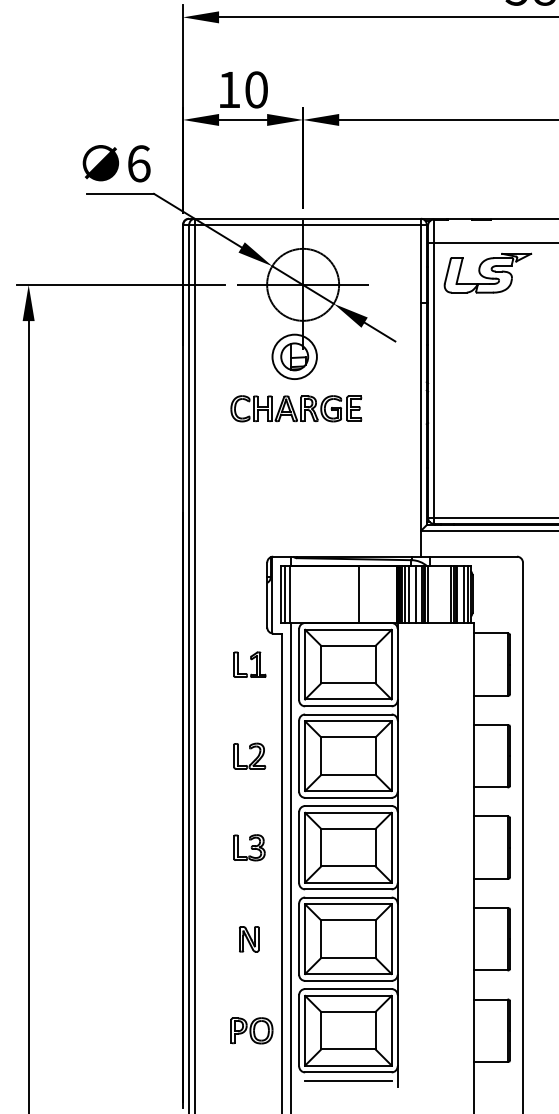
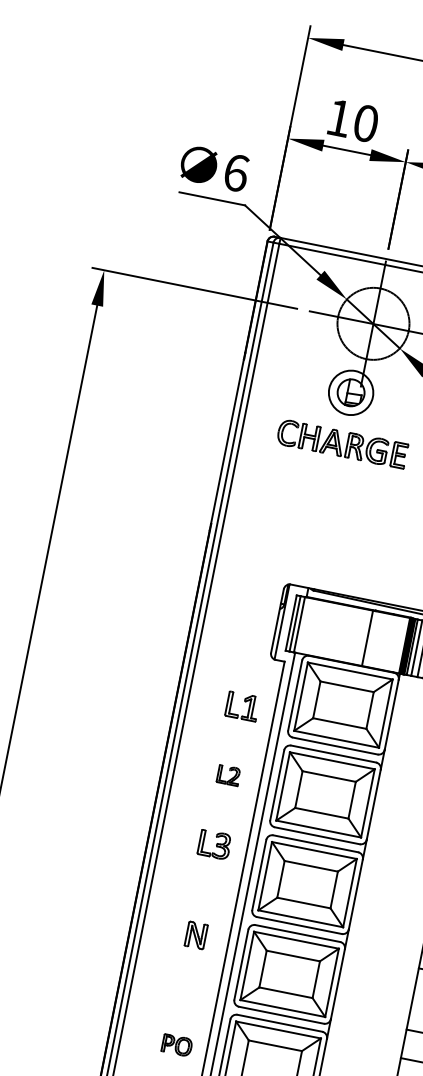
part: (249, 664) -> (242, 706), moved
part: (249, 755) -> (228, 774), size x0.7
part: (249, 847) -> (214, 844), moved
part: (249, 939) -> (196, 935), moved
part: (251, 1030) -> (176, 1044), size x0.7

